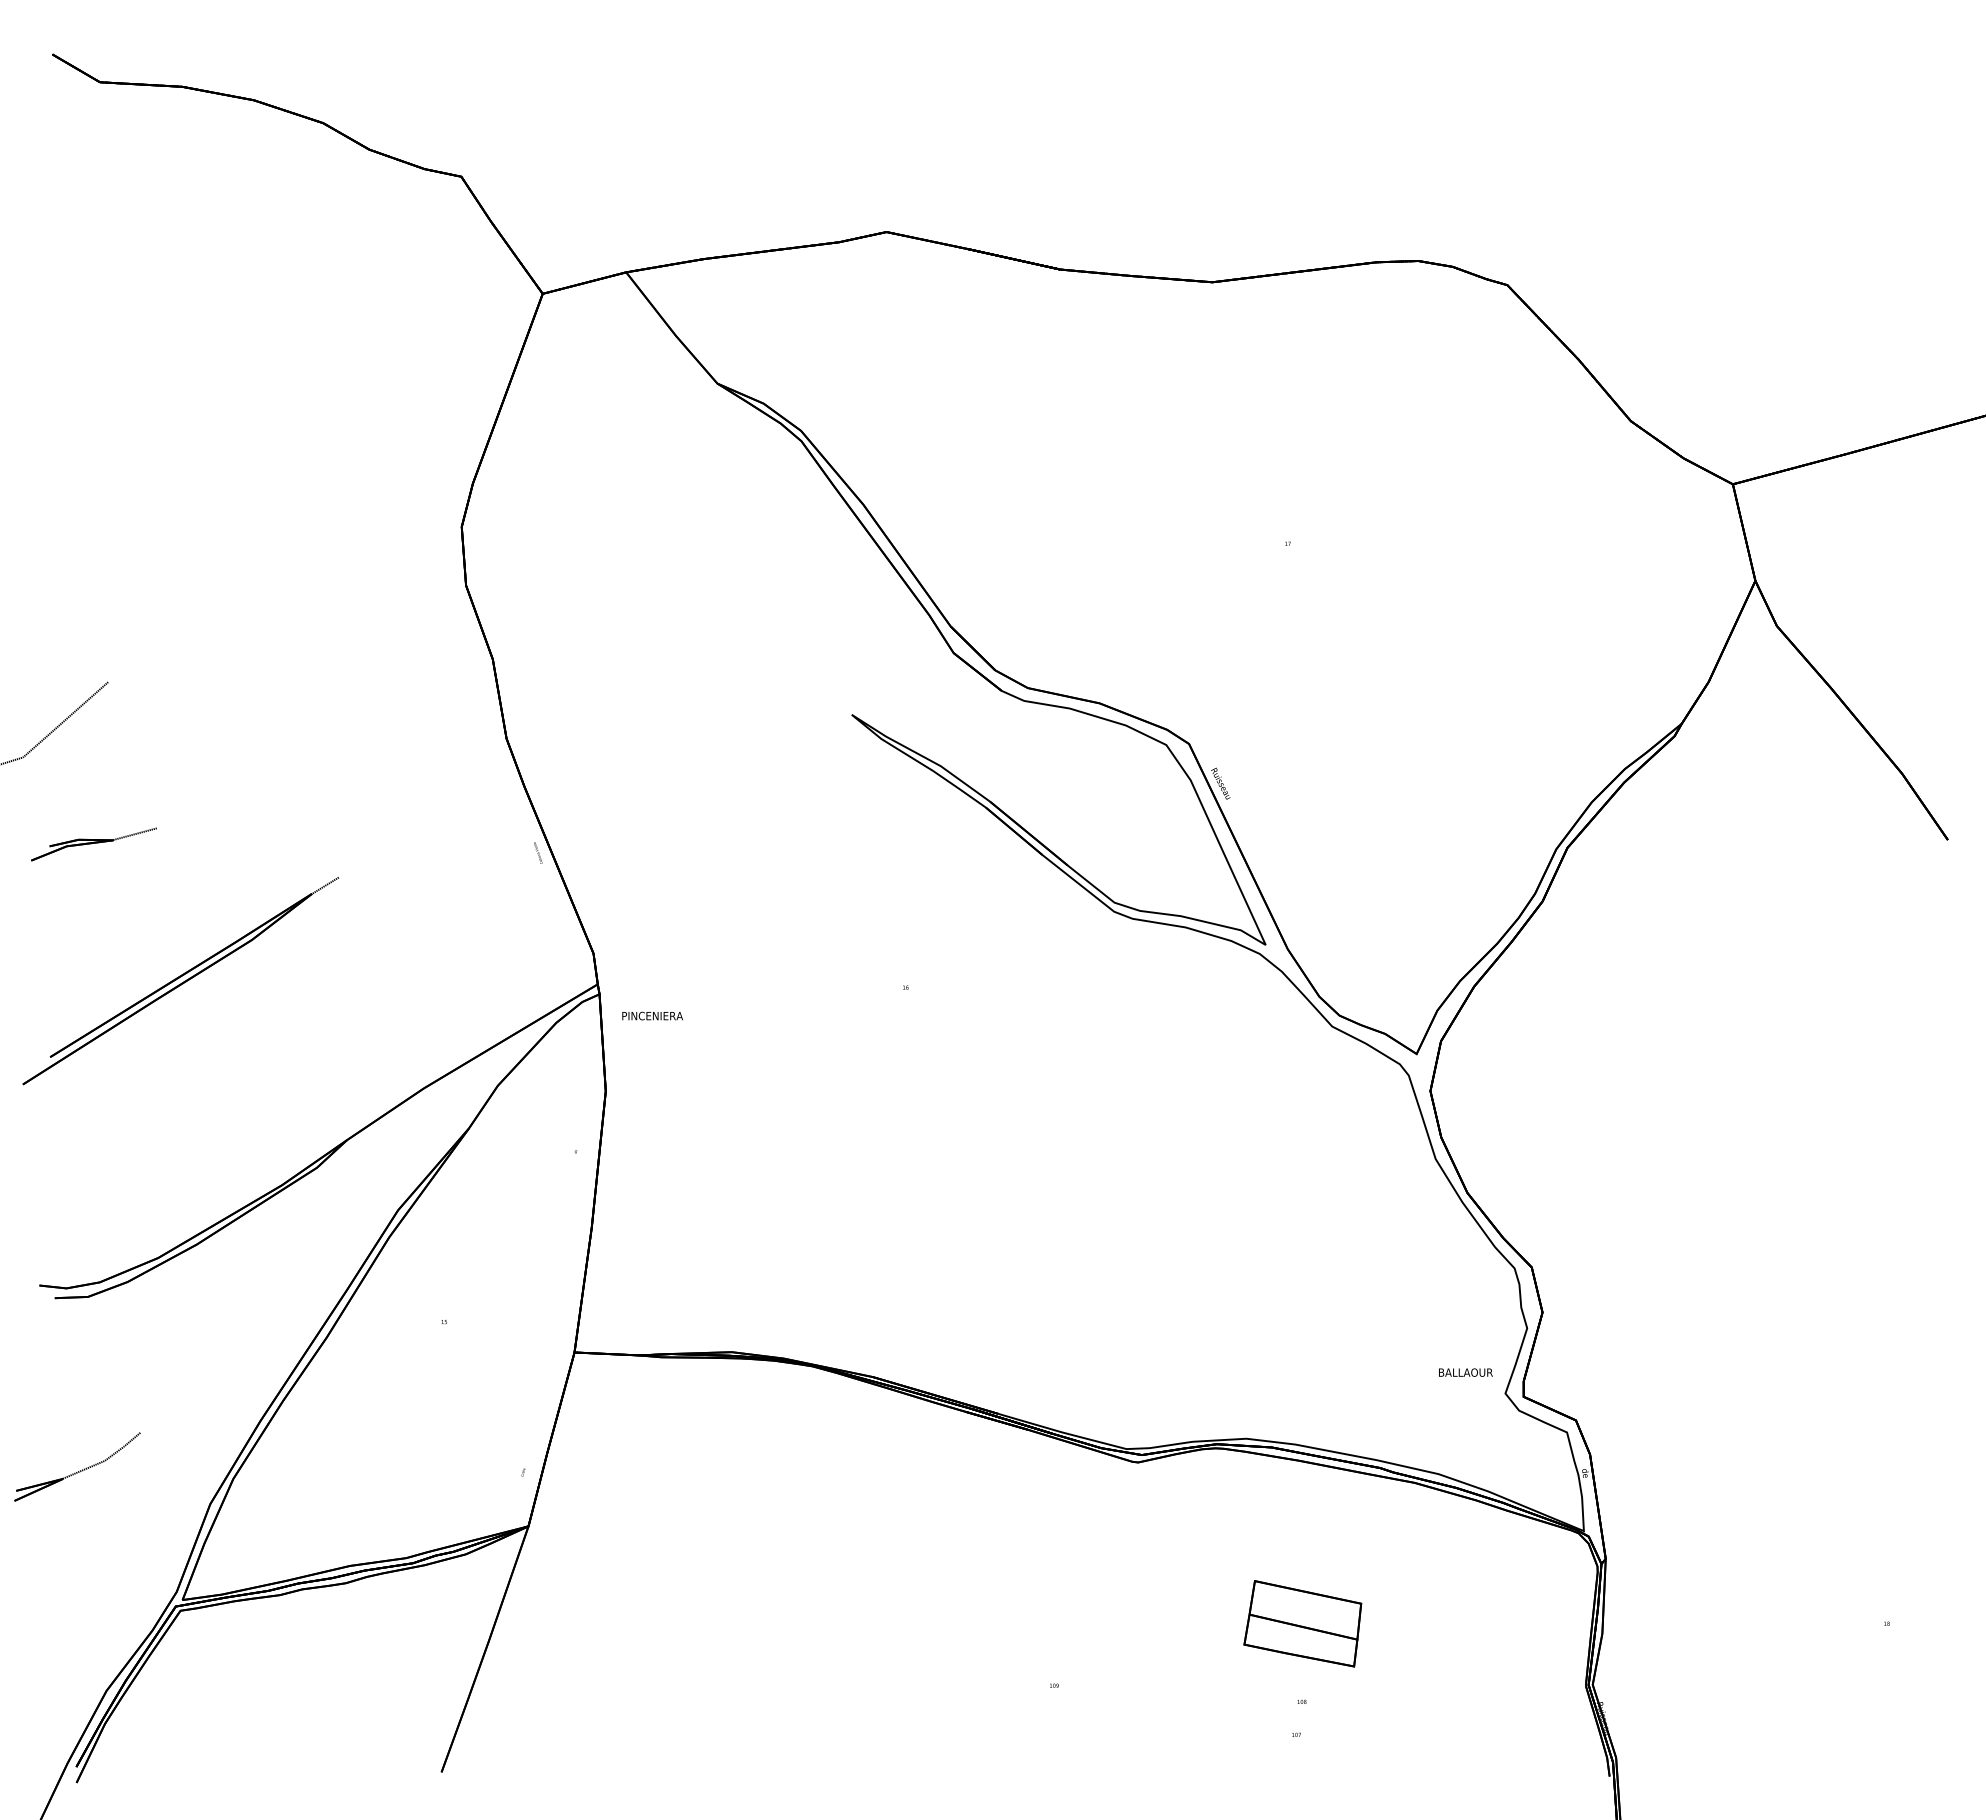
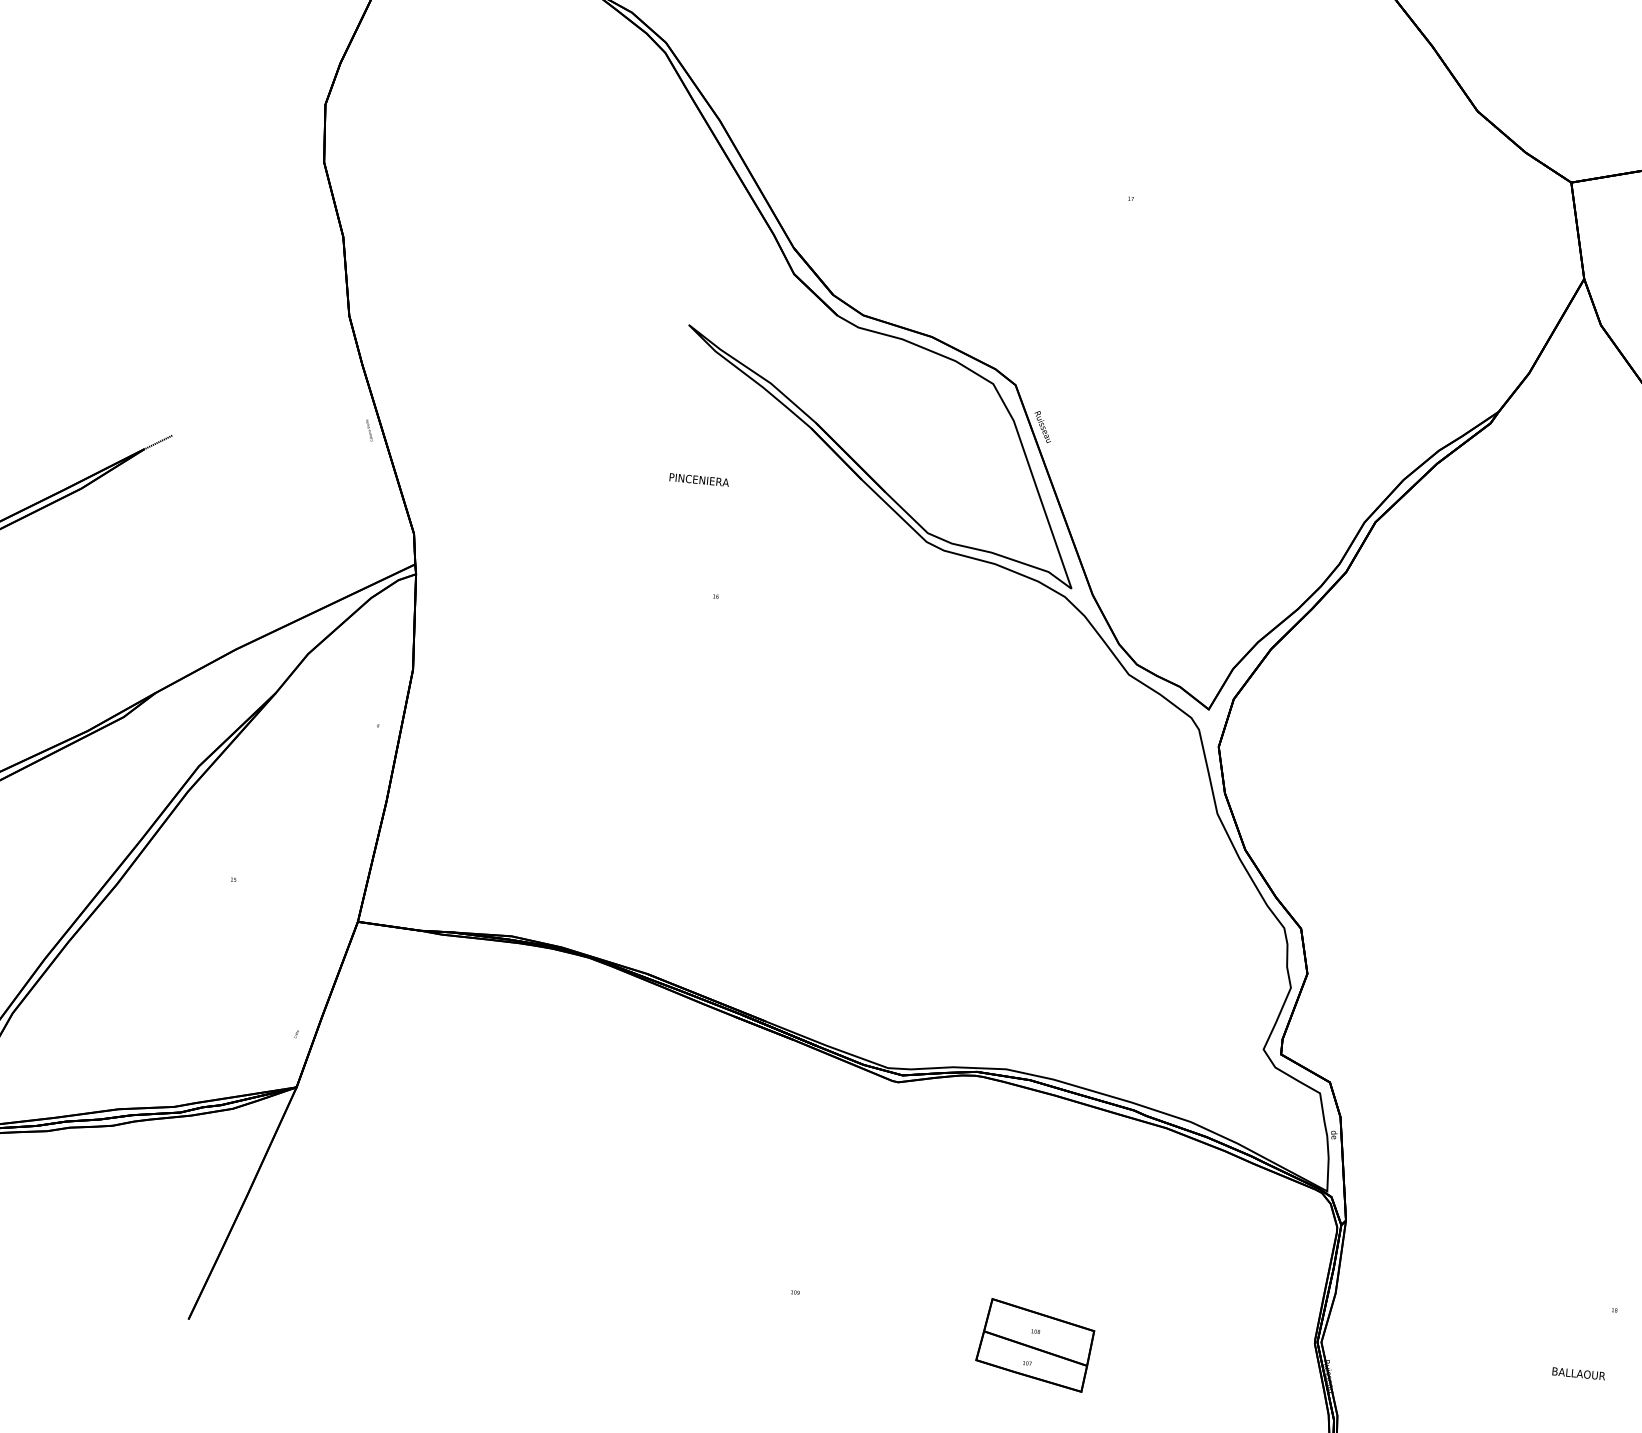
text: (652, 1015) -> (699, 479), moved
text: (1465, 1372) -> (1578, 1373), moved
part: (1302, 1623) -> (1035, 1344), moved

